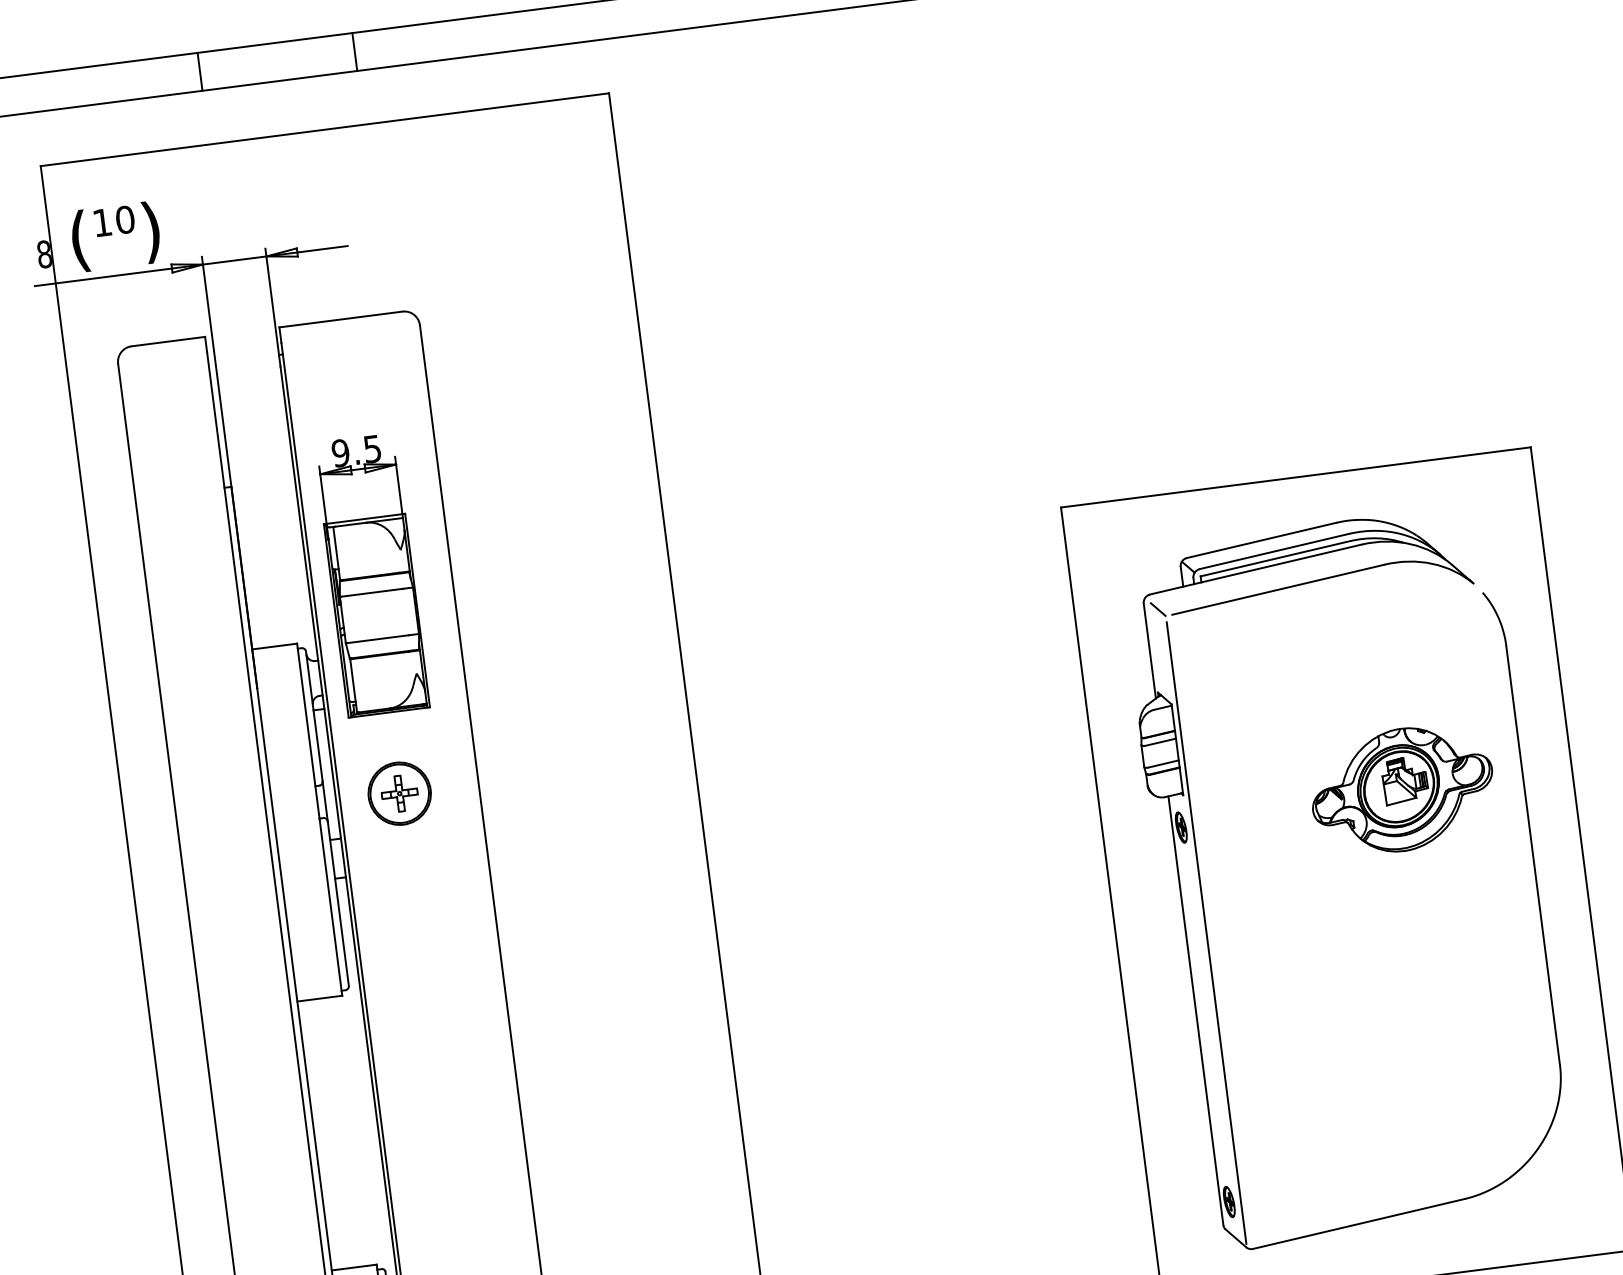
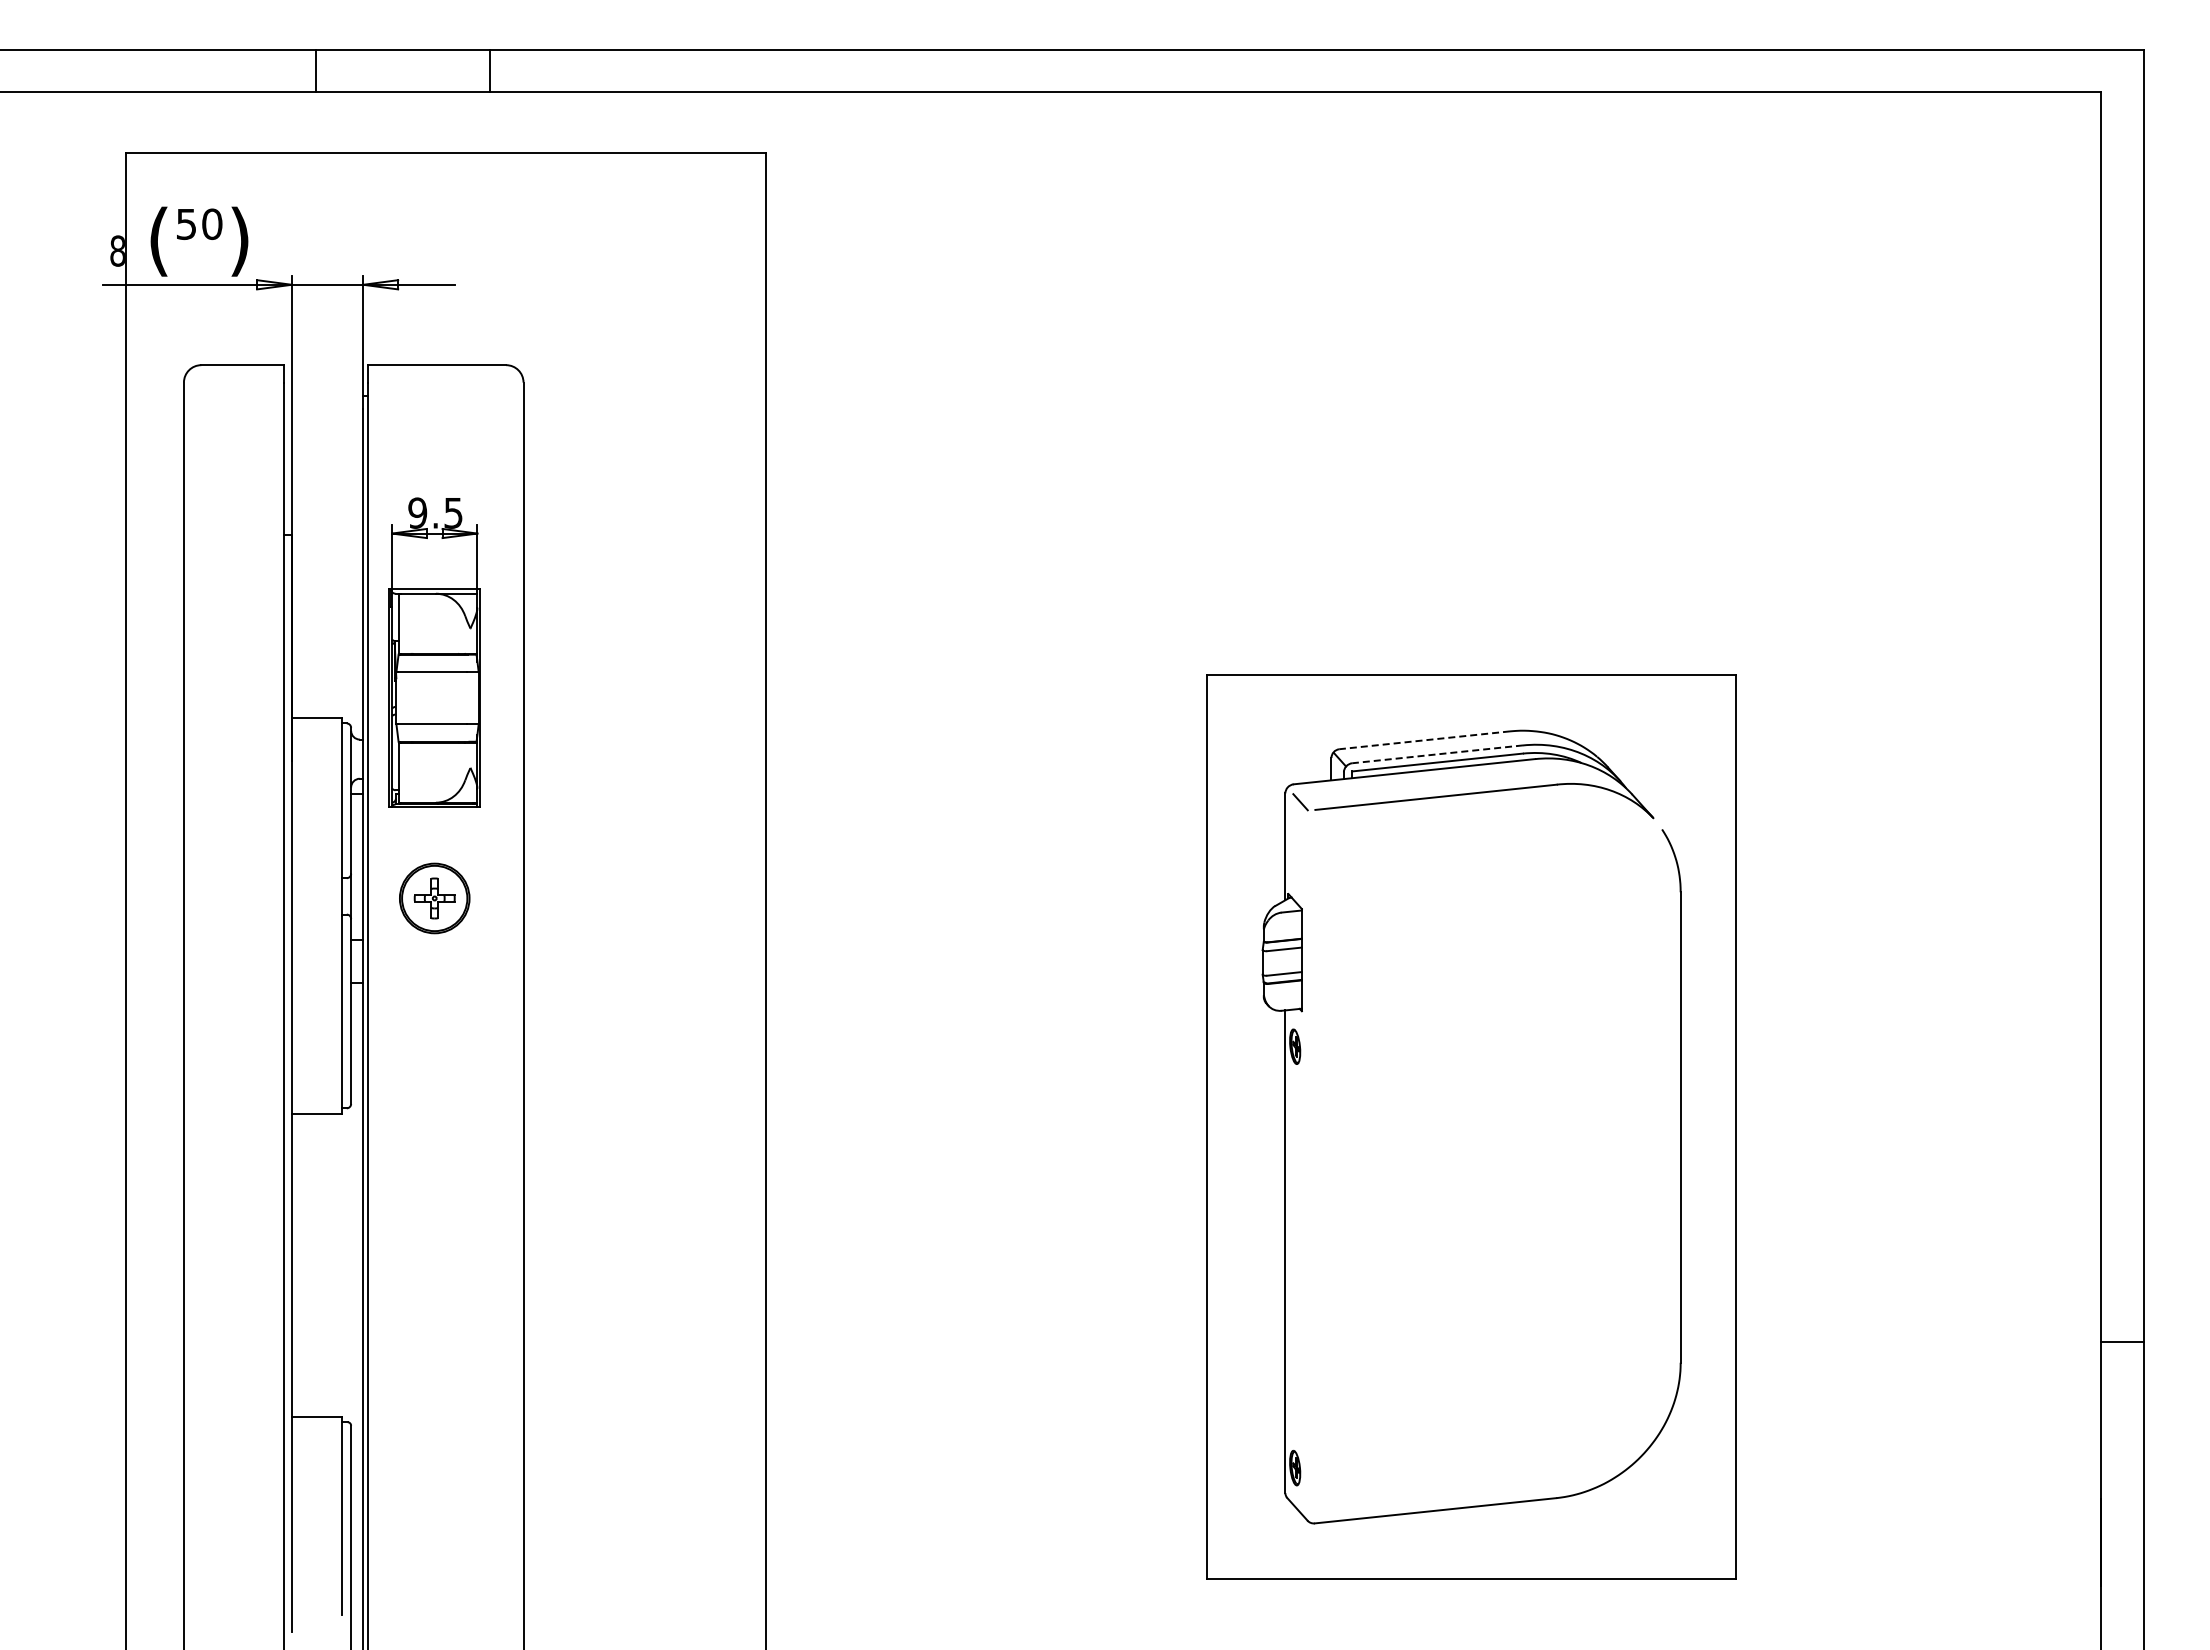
text: (102, 223) -> (186, 224), 10 -> 50
line: (1261, 540) -> (1424, 740), solid -> dashed
line: (1274, 551) -> (1437, 754), solid -> dashed
part: (1402, 789) -> (1545, 1036), removed
line: (1206, 932) -> (1308, 1166), removed

